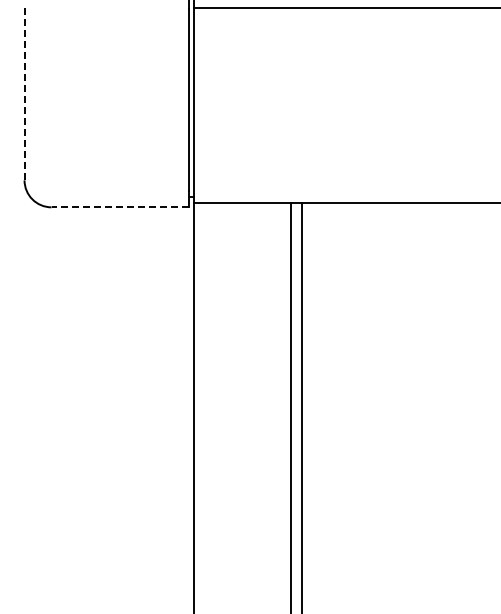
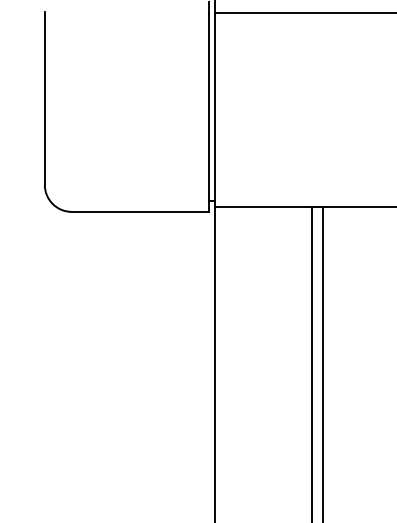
line: (24, 93) -> (44, 98), dashed -> solid
line: (120, 207) -> (140, 212), dashed -> solid

